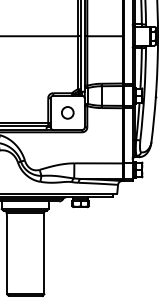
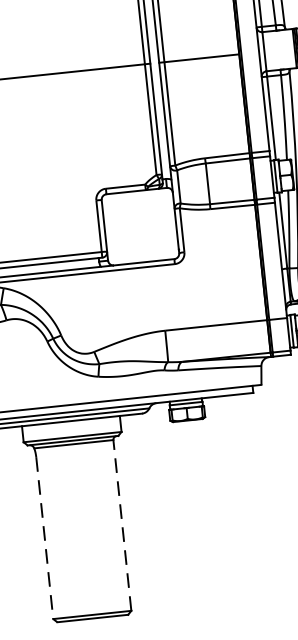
circle: (67, 112) -> (139, 225), removed
line: (44, 253) -> (122, 525), solid -> dashed
line: (7, 255) -> (45, 537), solid -> dashed

